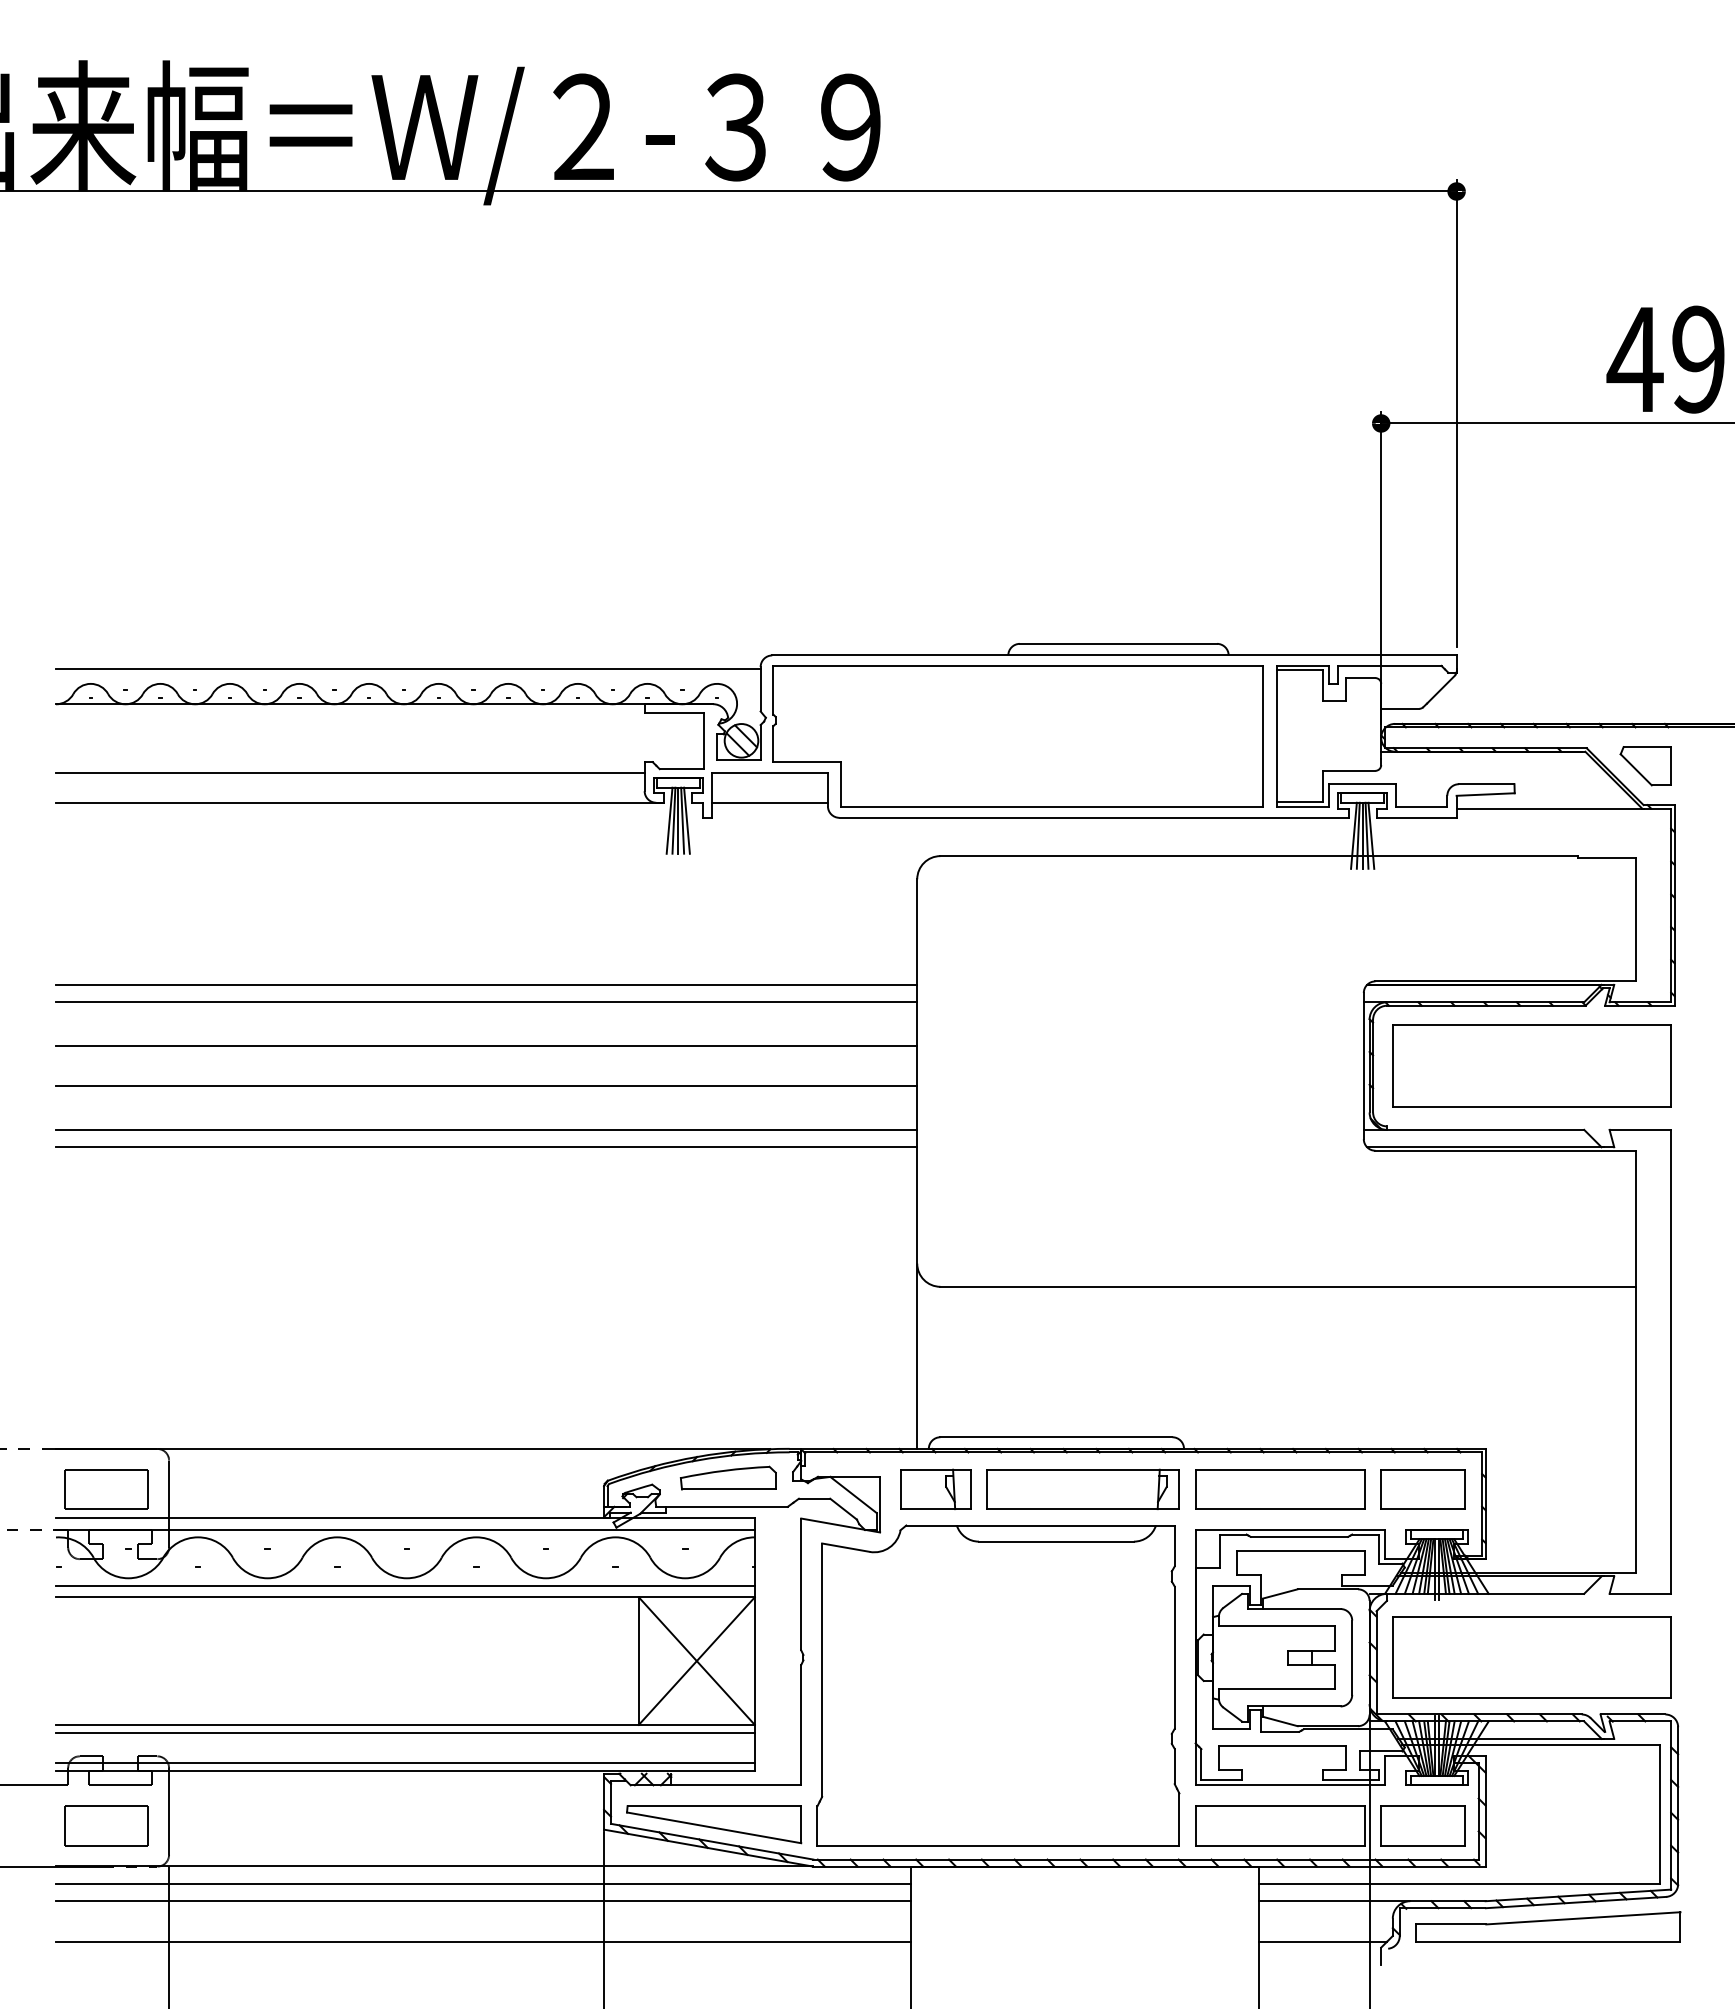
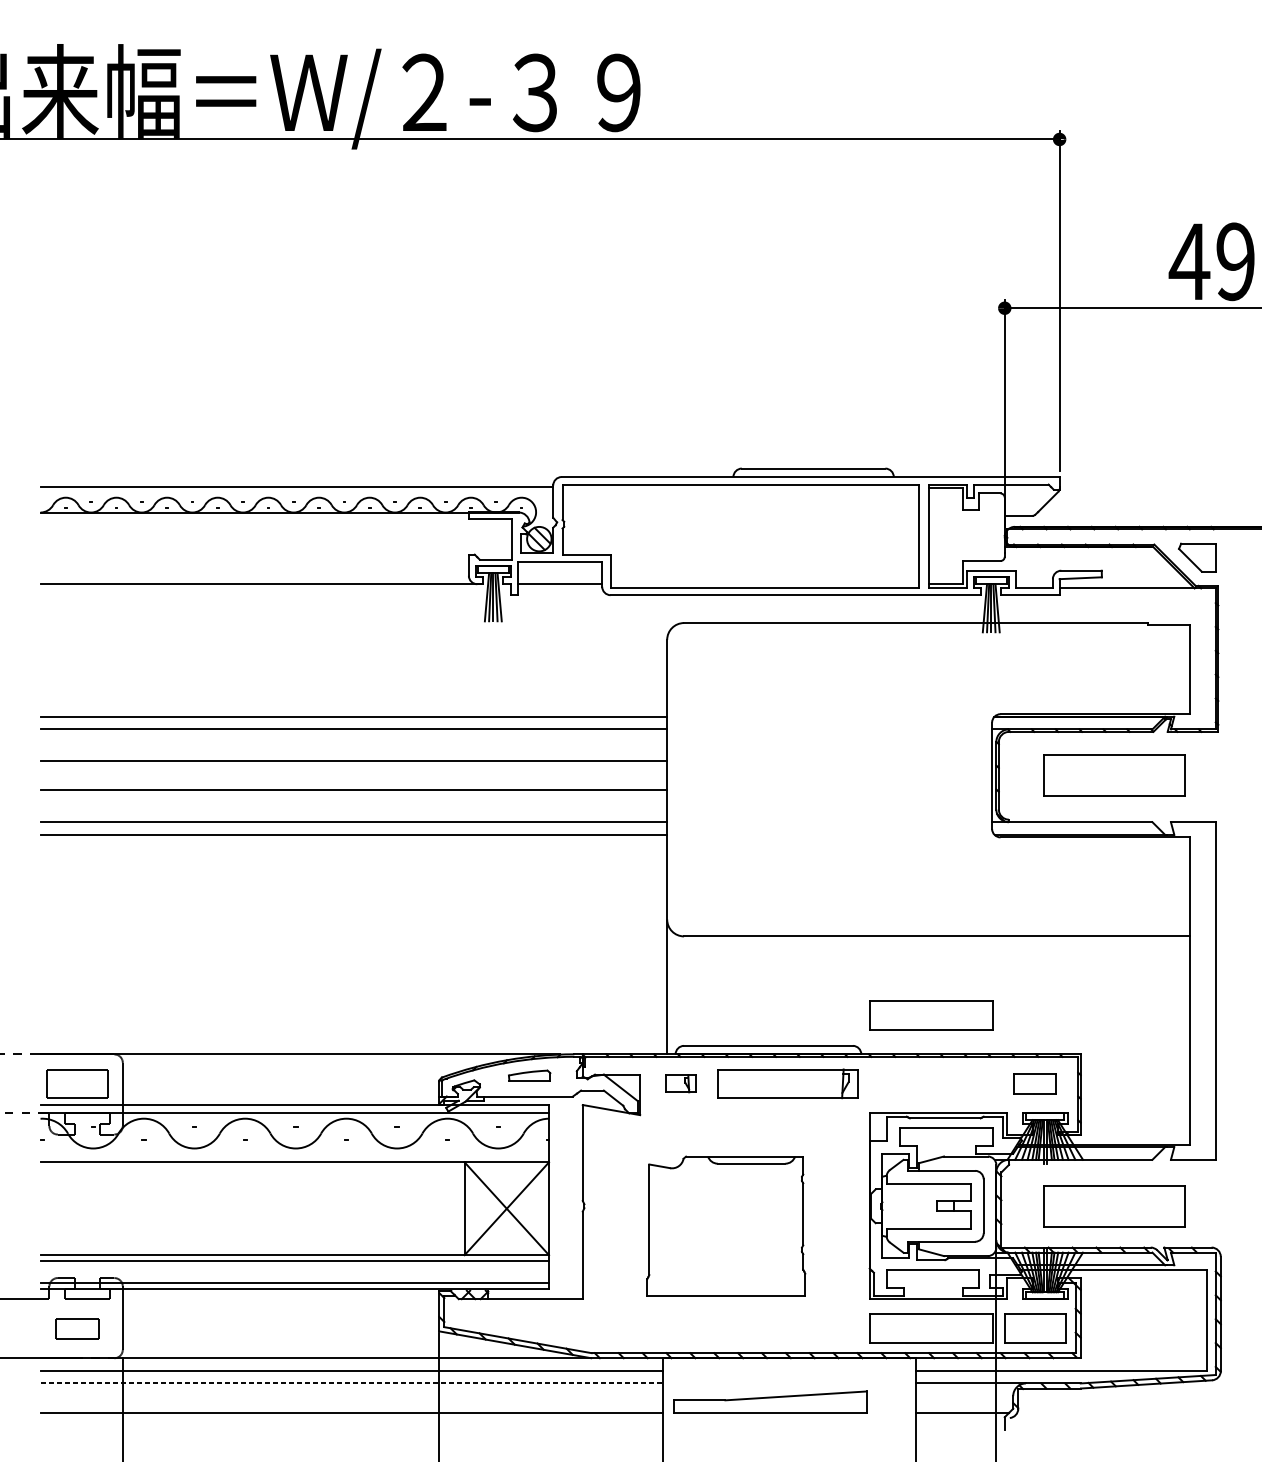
line: (349, 772) -> (254, 562), removed
part: (1531, 1065) -> (1114, 775), size x0.7
part: (727, 1477) -> (529, 1075), size x0.6
part: (935, 1488) -> (680, 1083), size x0.6
part: (1280, 1489) -> (931, 1015), moved
part: (1422, 1489) -> (1034, 1083), size x0.7
line: (404, 1585) -> (294, 1153), removed
part: (1531, 1657) -> (1114, 1206), size x0.7
part: (998, 1685) -> (726, 1226), size x0.6
part: (714, 1824) -> (519, 1327), removed
part: (106, 1825) -> (77, 1328), size x0.7
line: (483, 1901) -> (351, 1383), solid -> dashed
part: (1548, 1926) -> (770, 1401), moved

